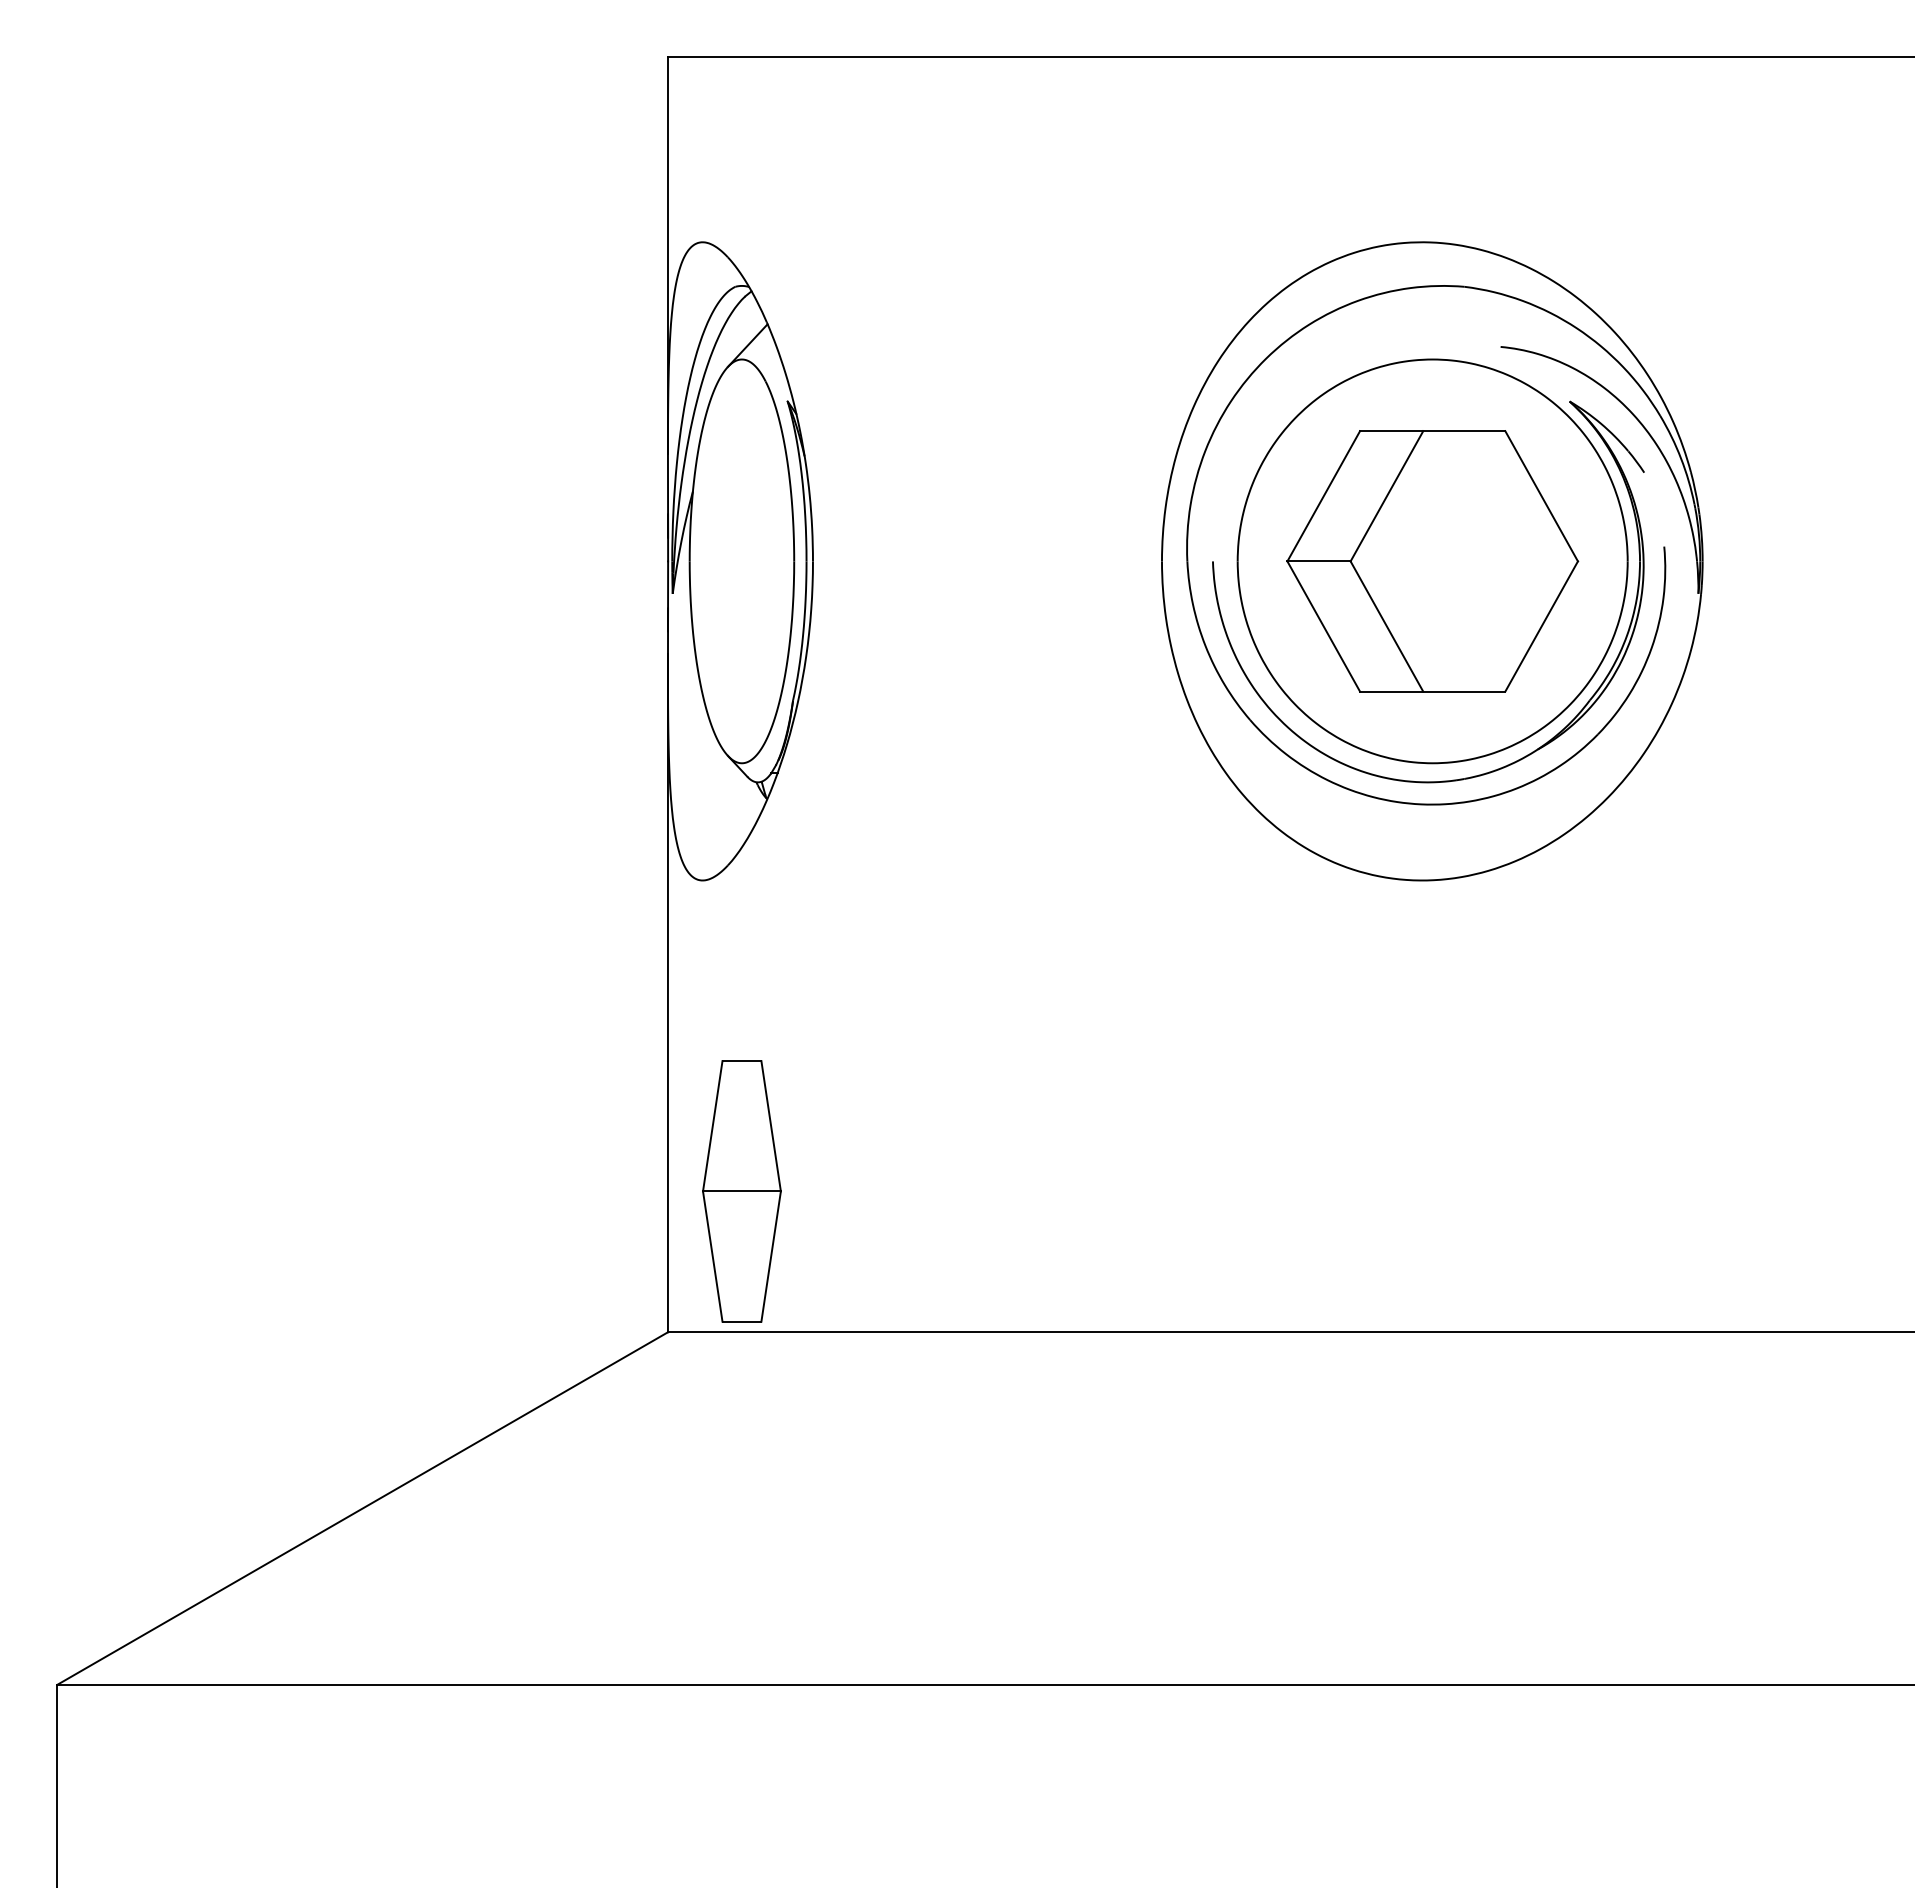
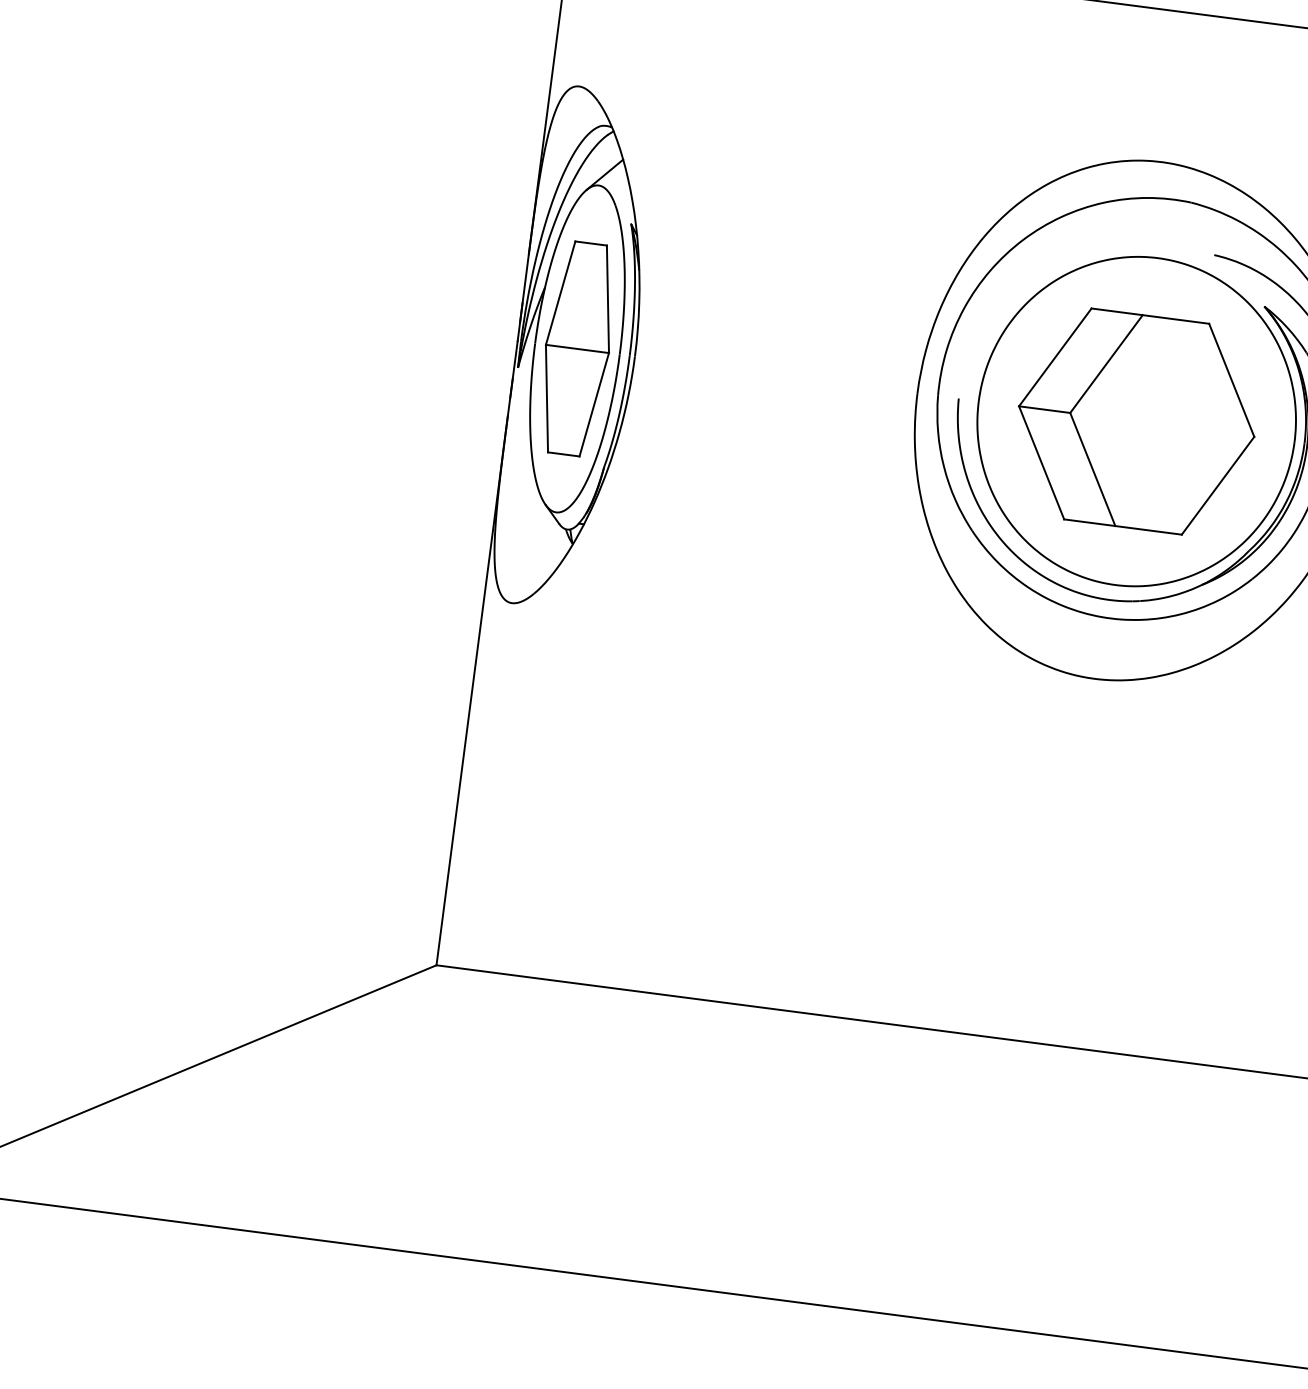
part: (741, 1191) -> (577, 349), moved

